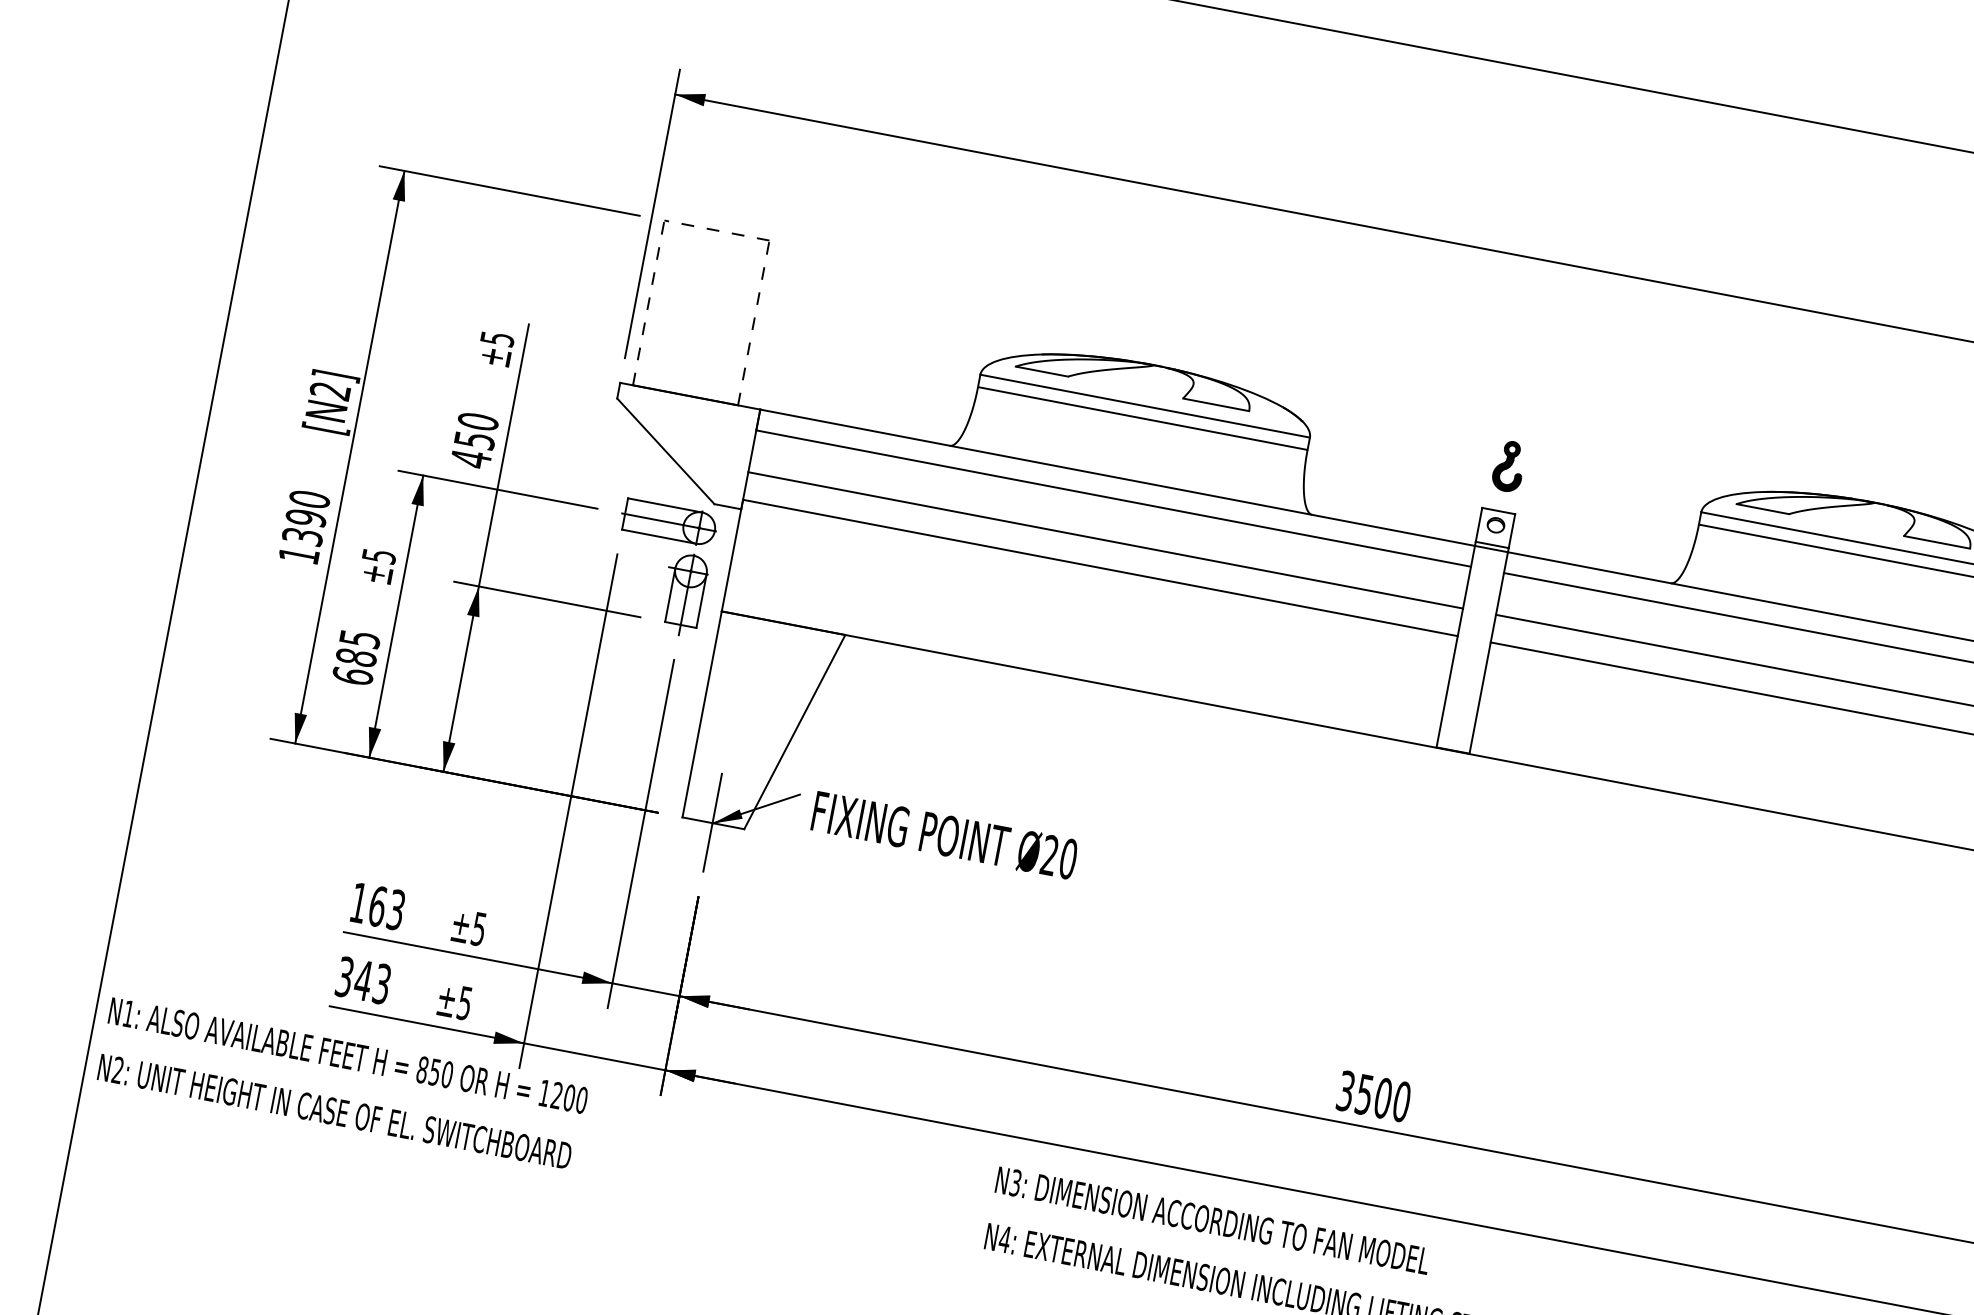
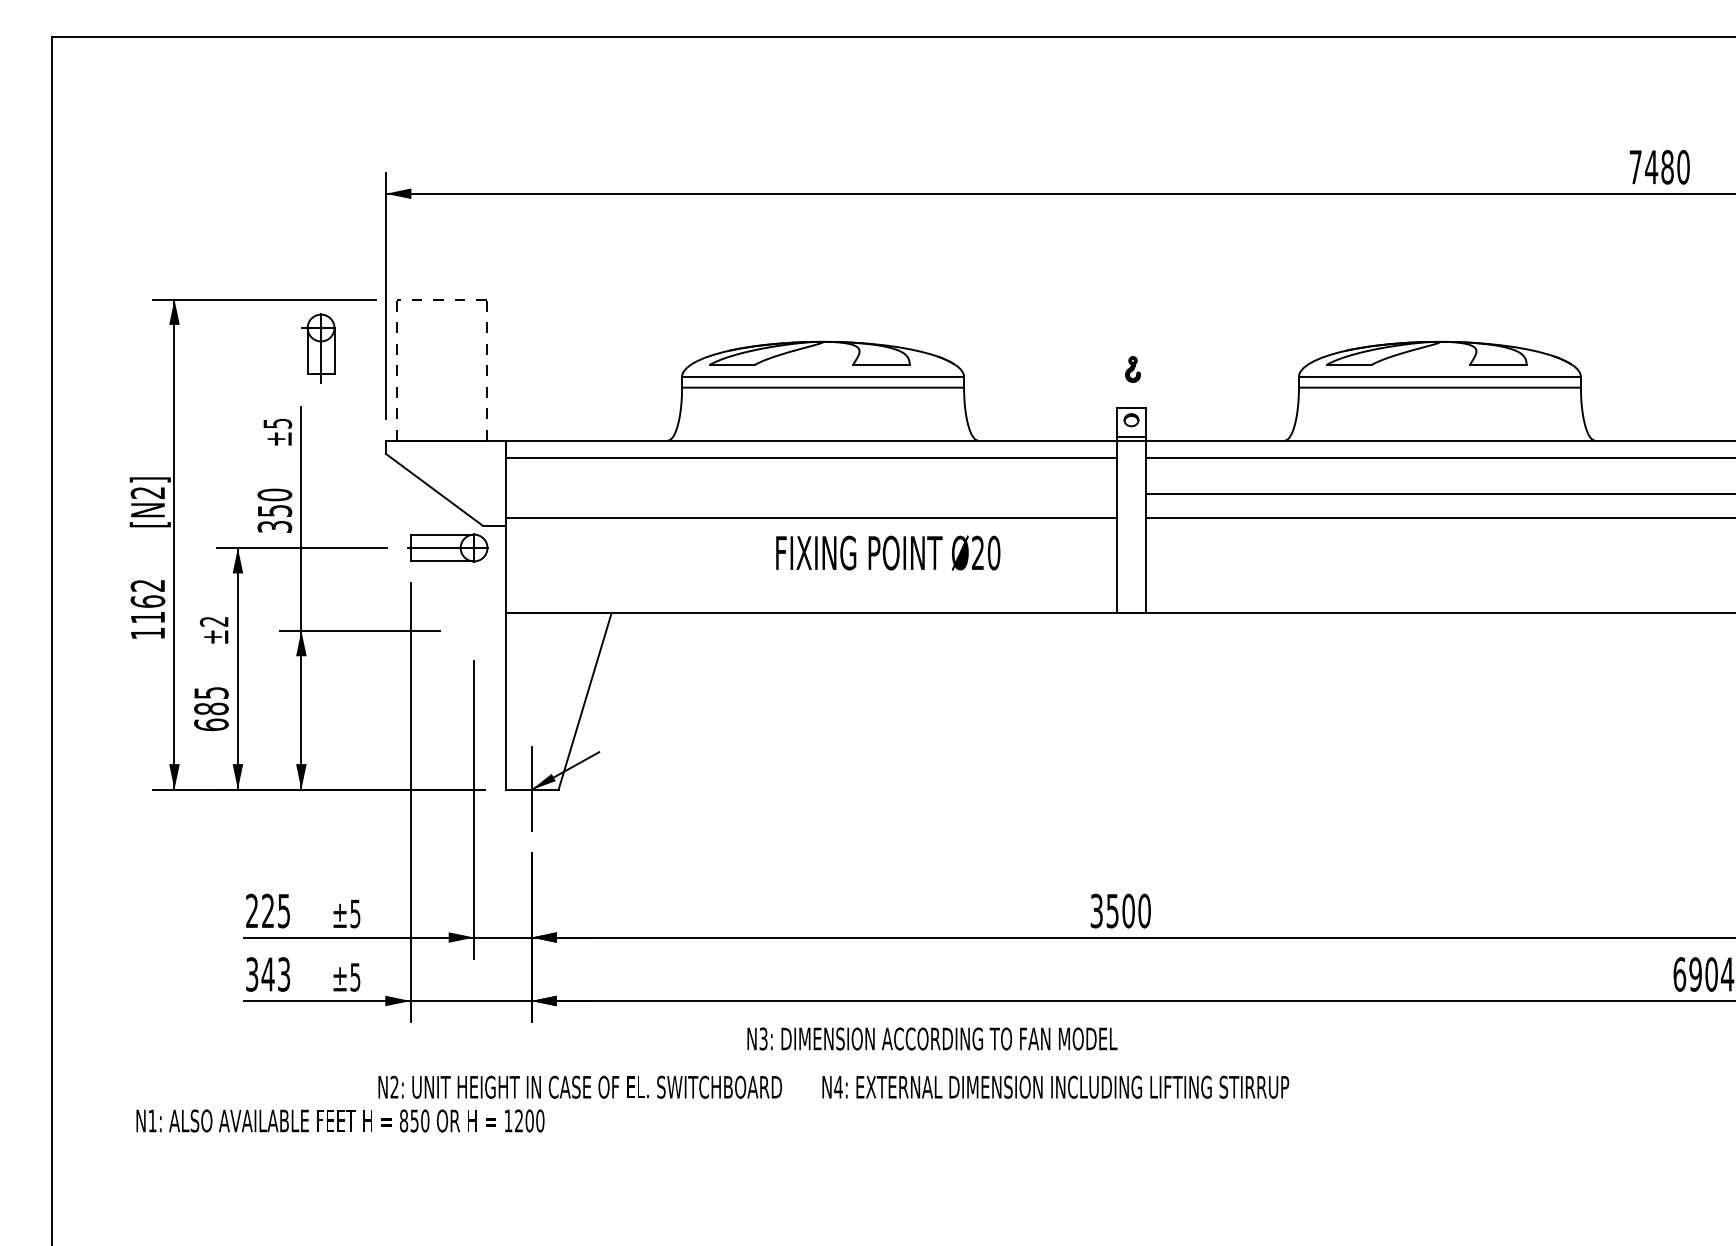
text: (470, 458) -> (274, 526), 450 -> 350
part: (1508, 466) -> (1132, 369), size x0.6
text: (305, 517) -> (147, 601), 1390 -> 1162
line: (1105, 540) -> (811, 494), removed
text: (378, 555) -> (213, 621), ±5 -> ±2
part: (683, 594) -> (318, 348), moved
text: (945, 834) -> (888, 552), moved
text: (378, 905) -> (268, 910), 163 -> 225
text: (348, 1055) -> (340, 1120), moved
text: (334, 1110) -> (579, 1086), moved
text: (1213, 1220) -> (932, 1038), moved

